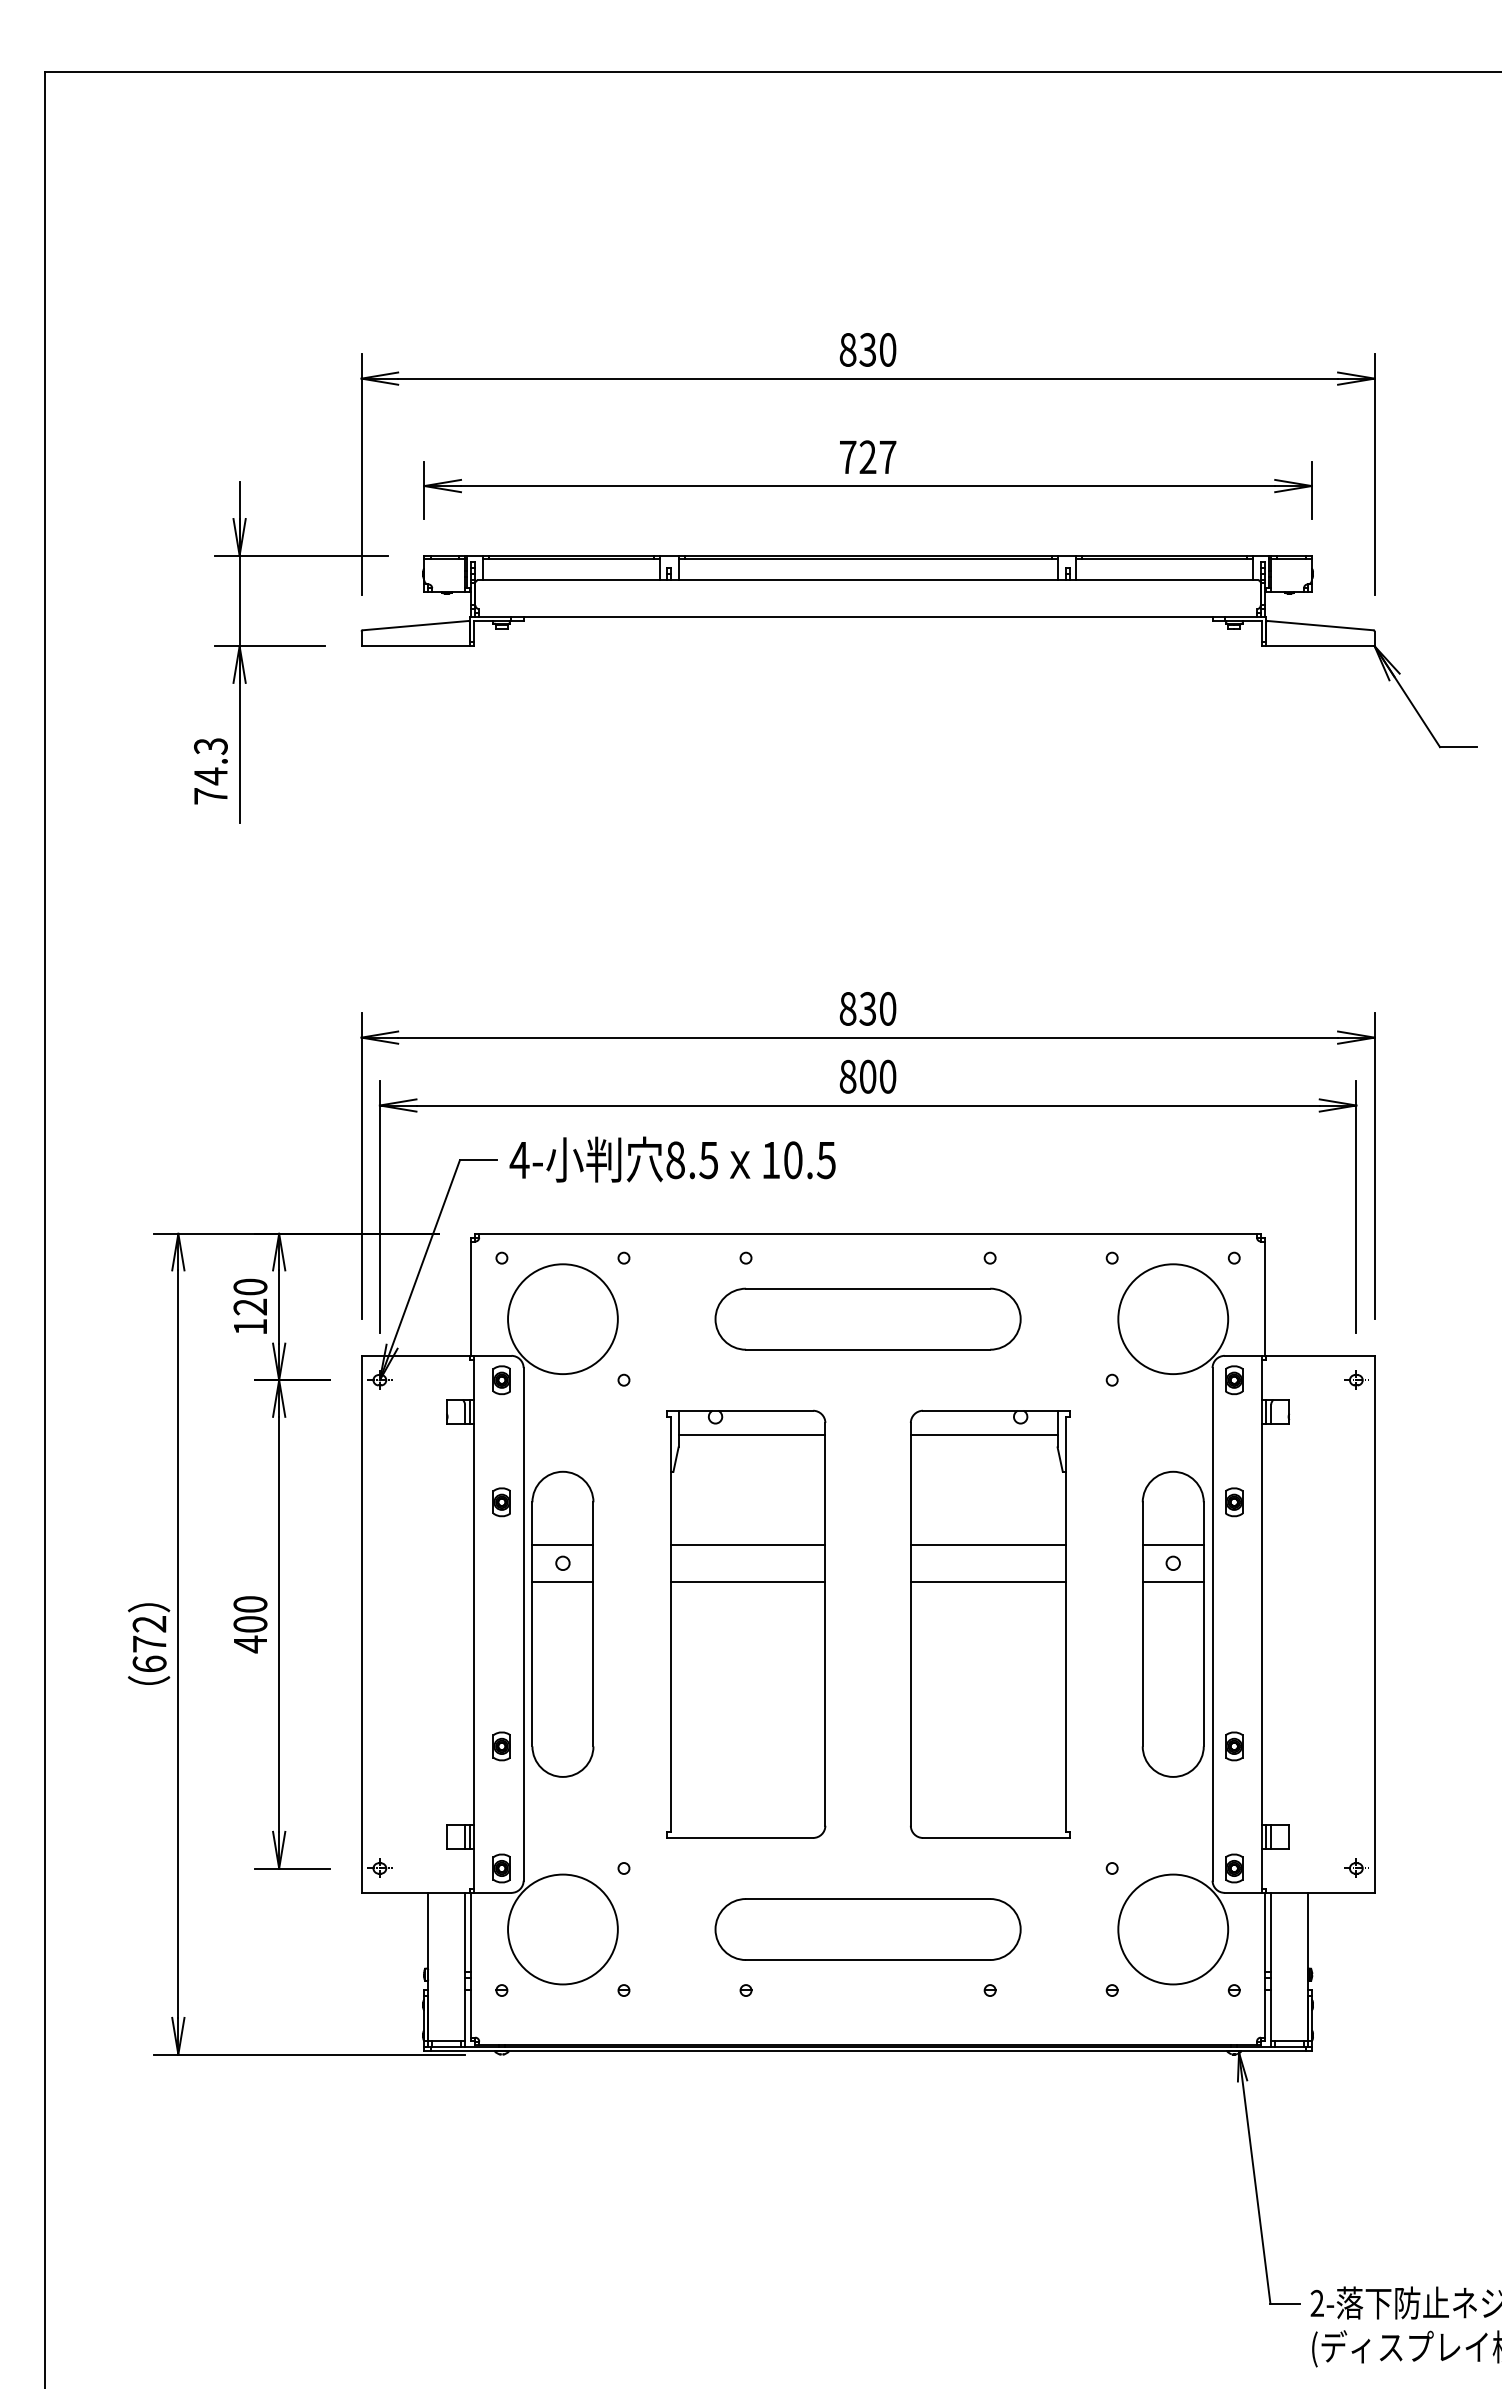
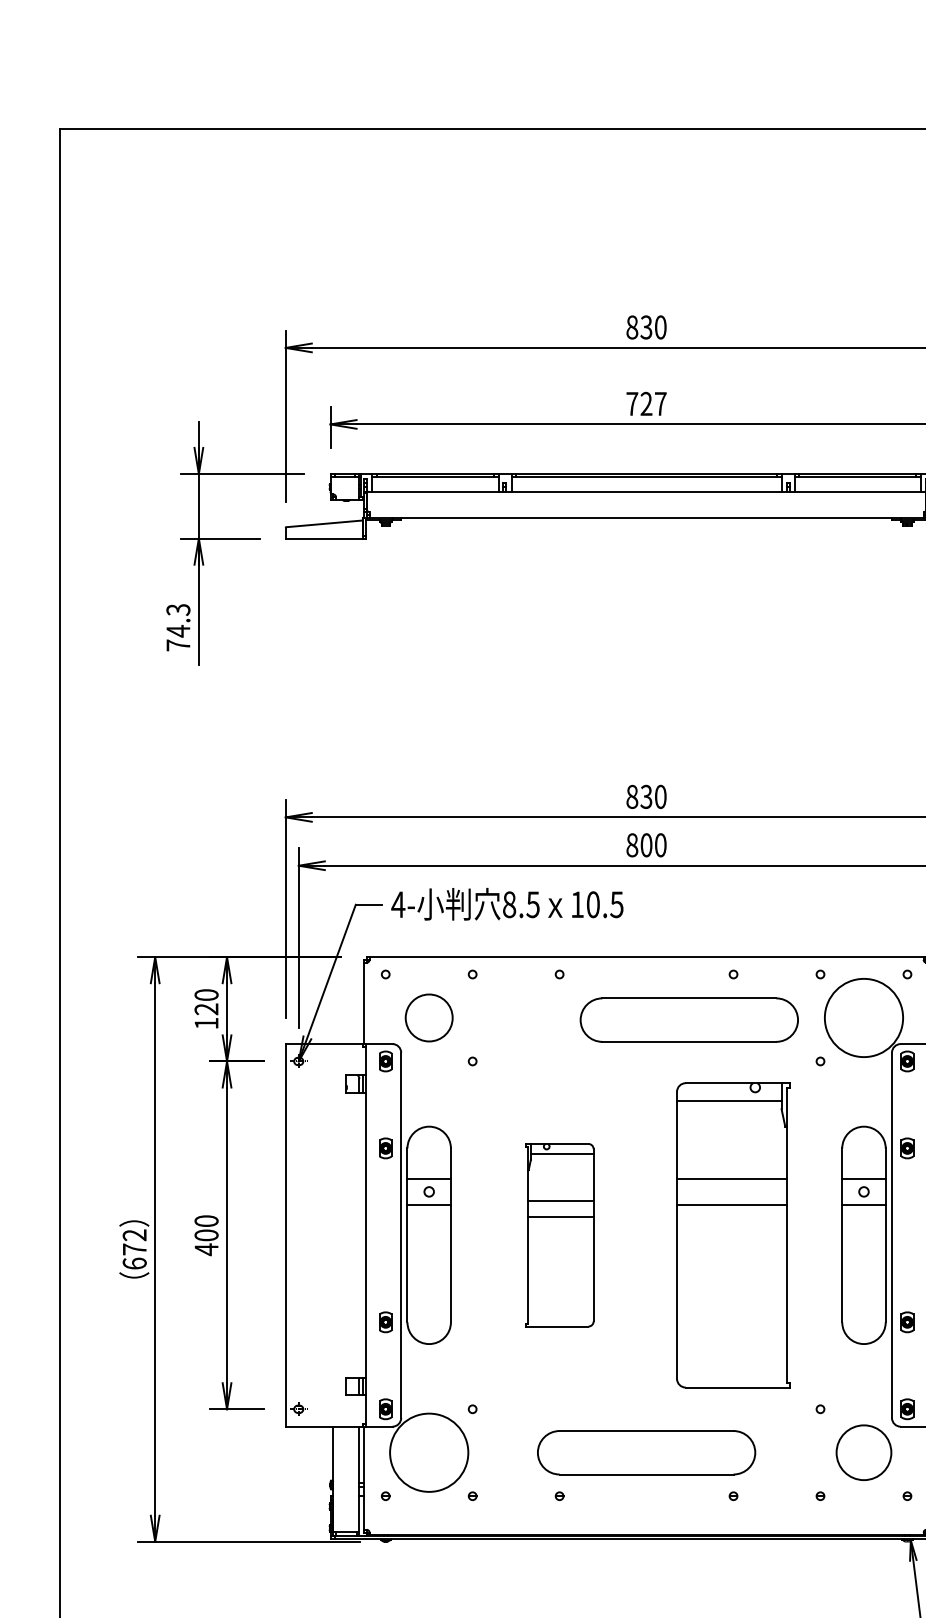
part: (867, 1318) -> (688, 1019), moved
circle: (562, 1319) -> (428, 1018), size x0.6
part: (746, 1623) -> (559, 1234), size x0.6
circle: (1173, 1929) -> (864, 1452), size x0.7

